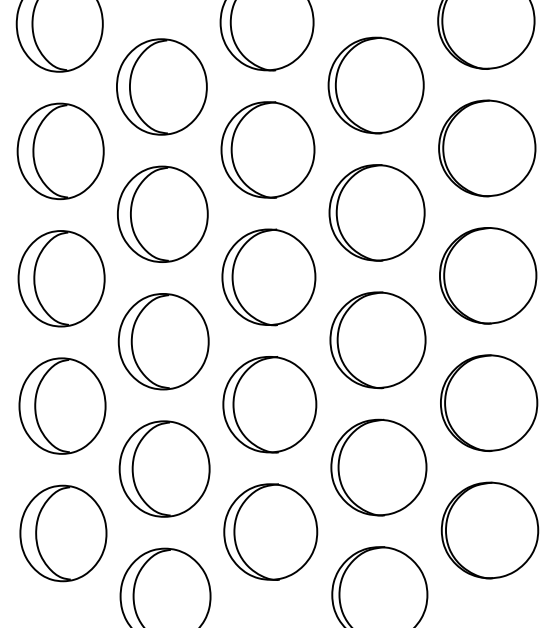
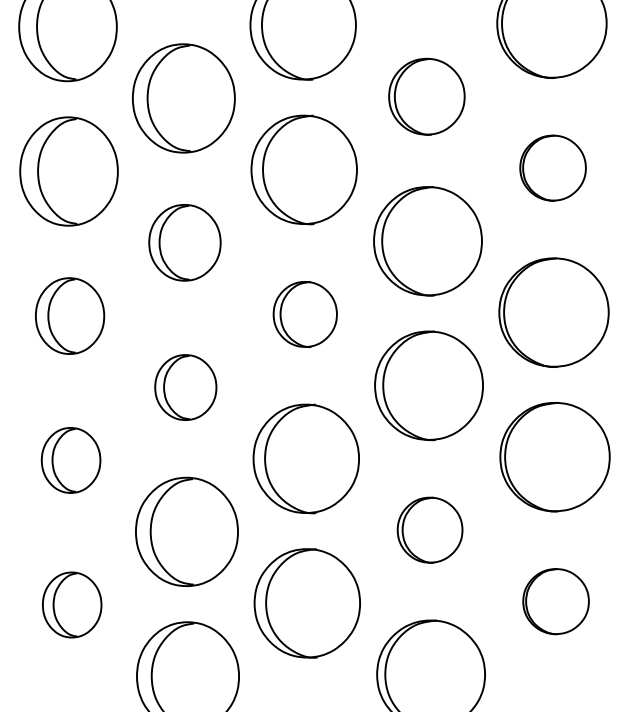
part: (375, 85) -> (426, 96), size x0.7
part: (487, 148) -> (553, 168), size x0.6
part: (162, 213) -> (184, 241), size x0.7
part: (268, 277) -> (304, 314), size x0.6
part: (61, 278) -> (69, 315), size x0.7
part: (163, 341) -> (185, 387), size x0.6
part: (62, 405) -> (71, 459), size x0.6
part: (378, 467) -> (429, 530), size x0.6
part: (489, 530) -> (555, 601), size x0.6
part: (63, 533) -> (72, 605), size x0.6

